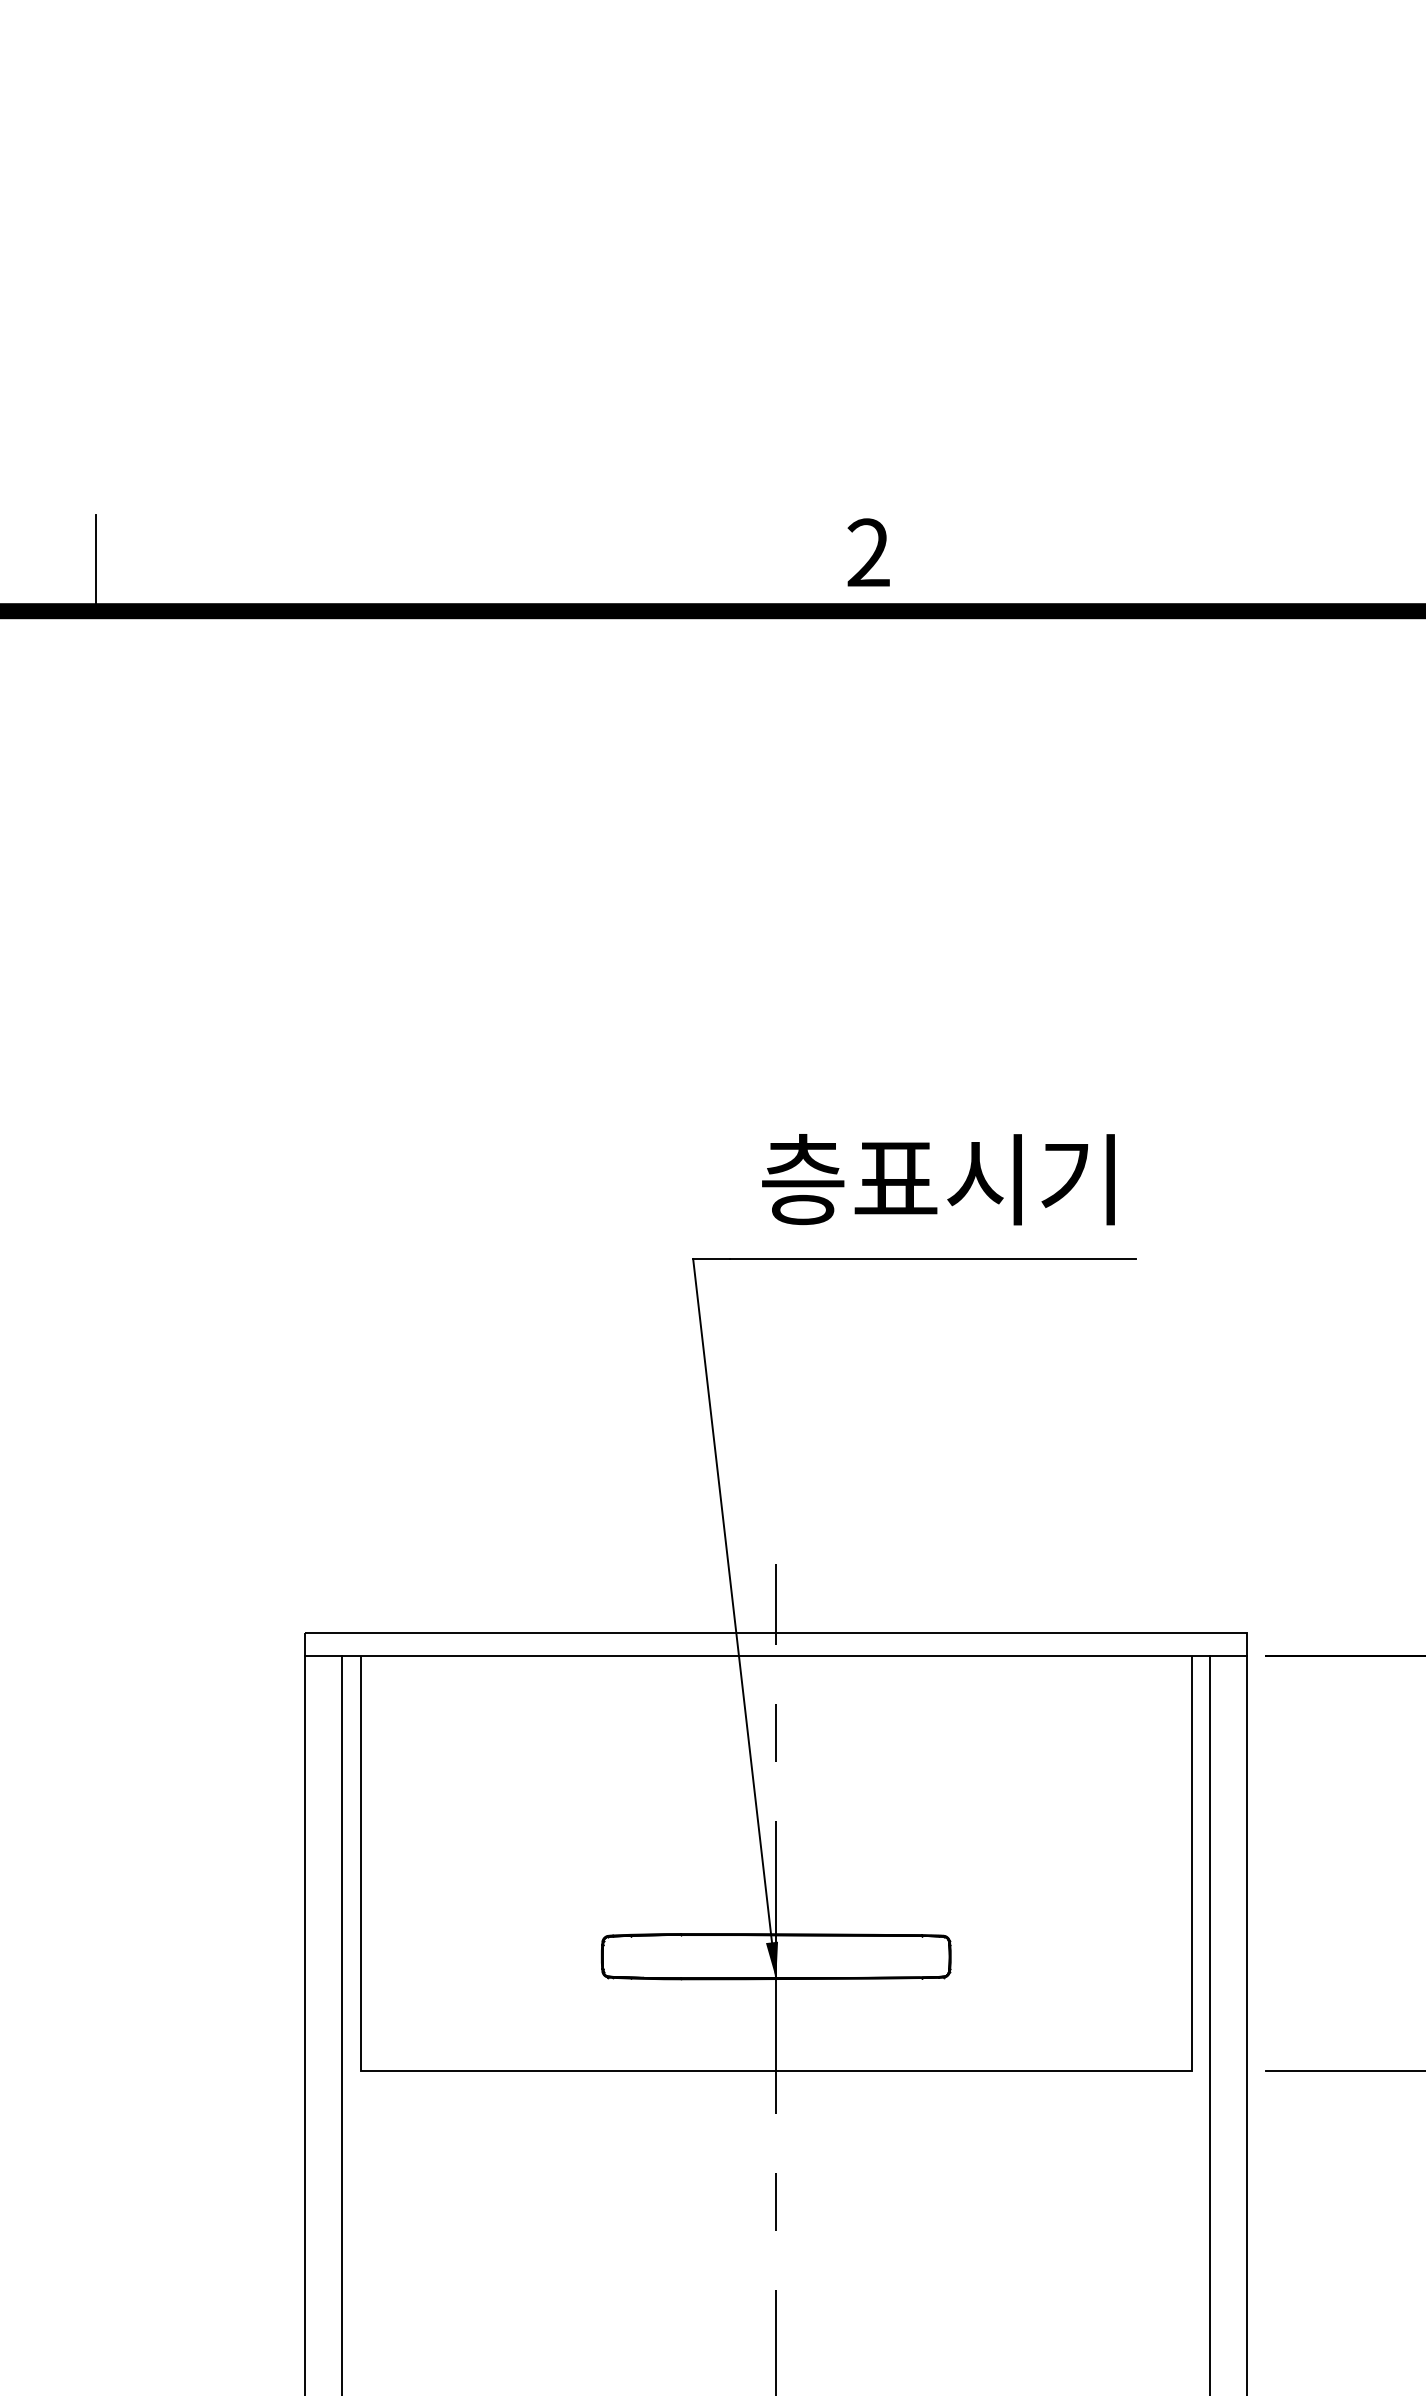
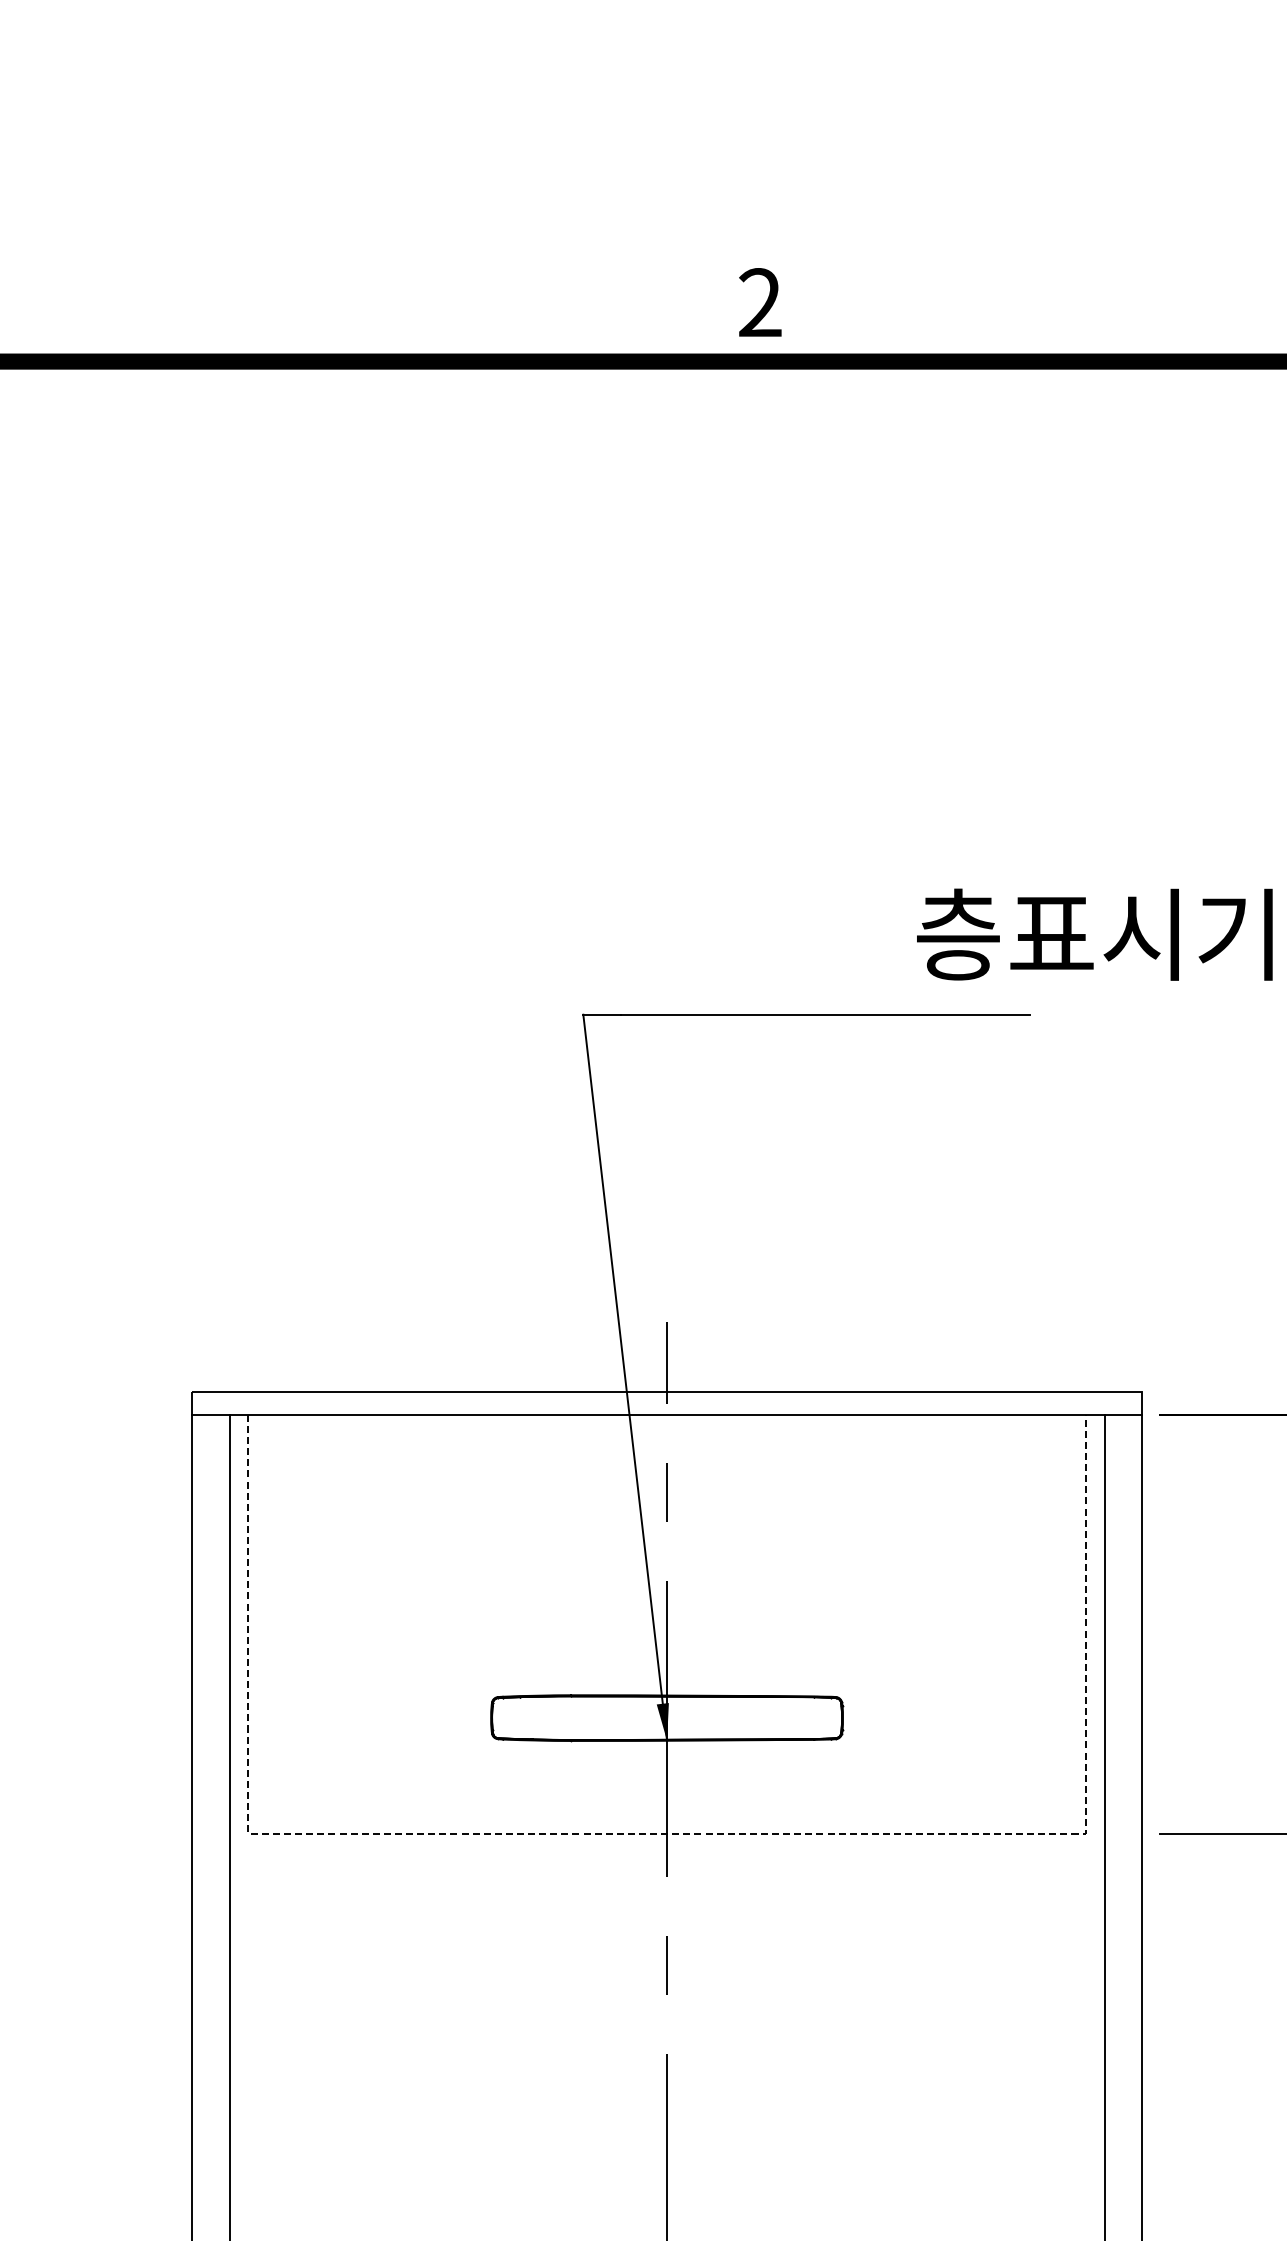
text: (938, 1179) -> (1094, 934), moved
line: (776, 2071) -> (667, 1833), solid -> dashed

